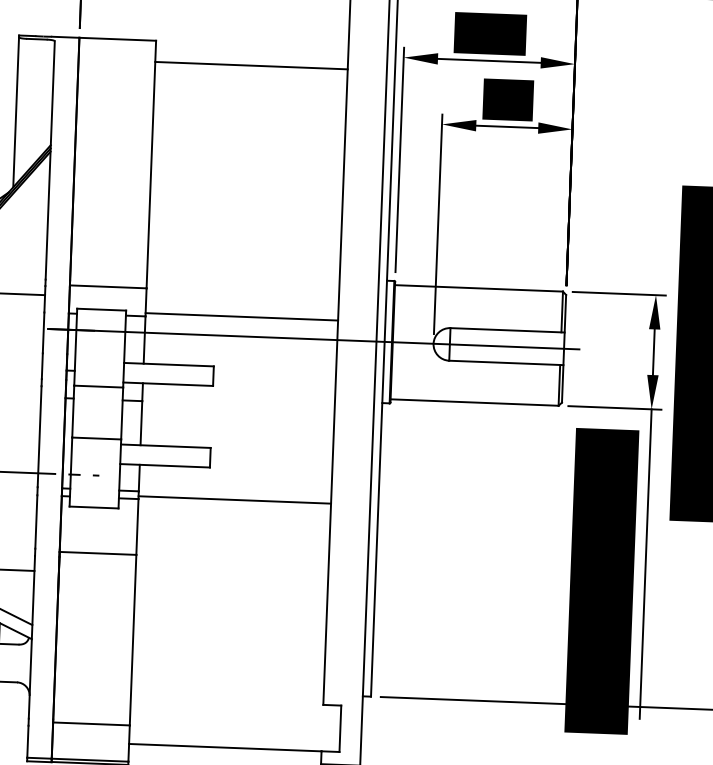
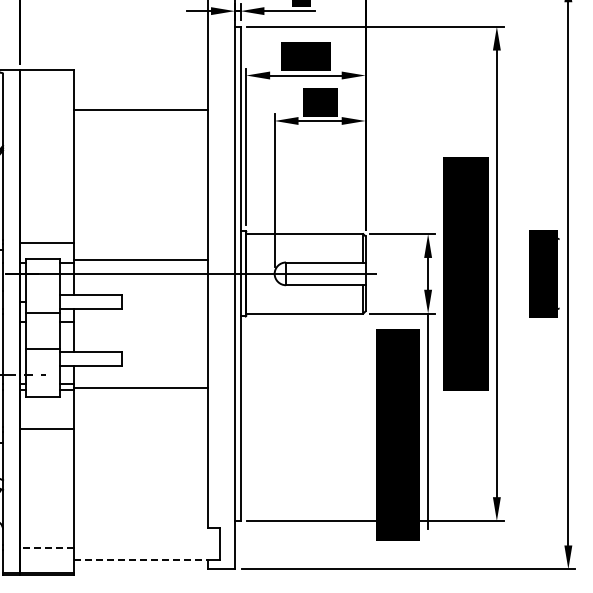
line: (251, 66) -> (140, 110), moved
line: (91, 723) -> (46, 547), solid -> dashed
line: (226, 747) -> (141, 560), solid -> dashed

